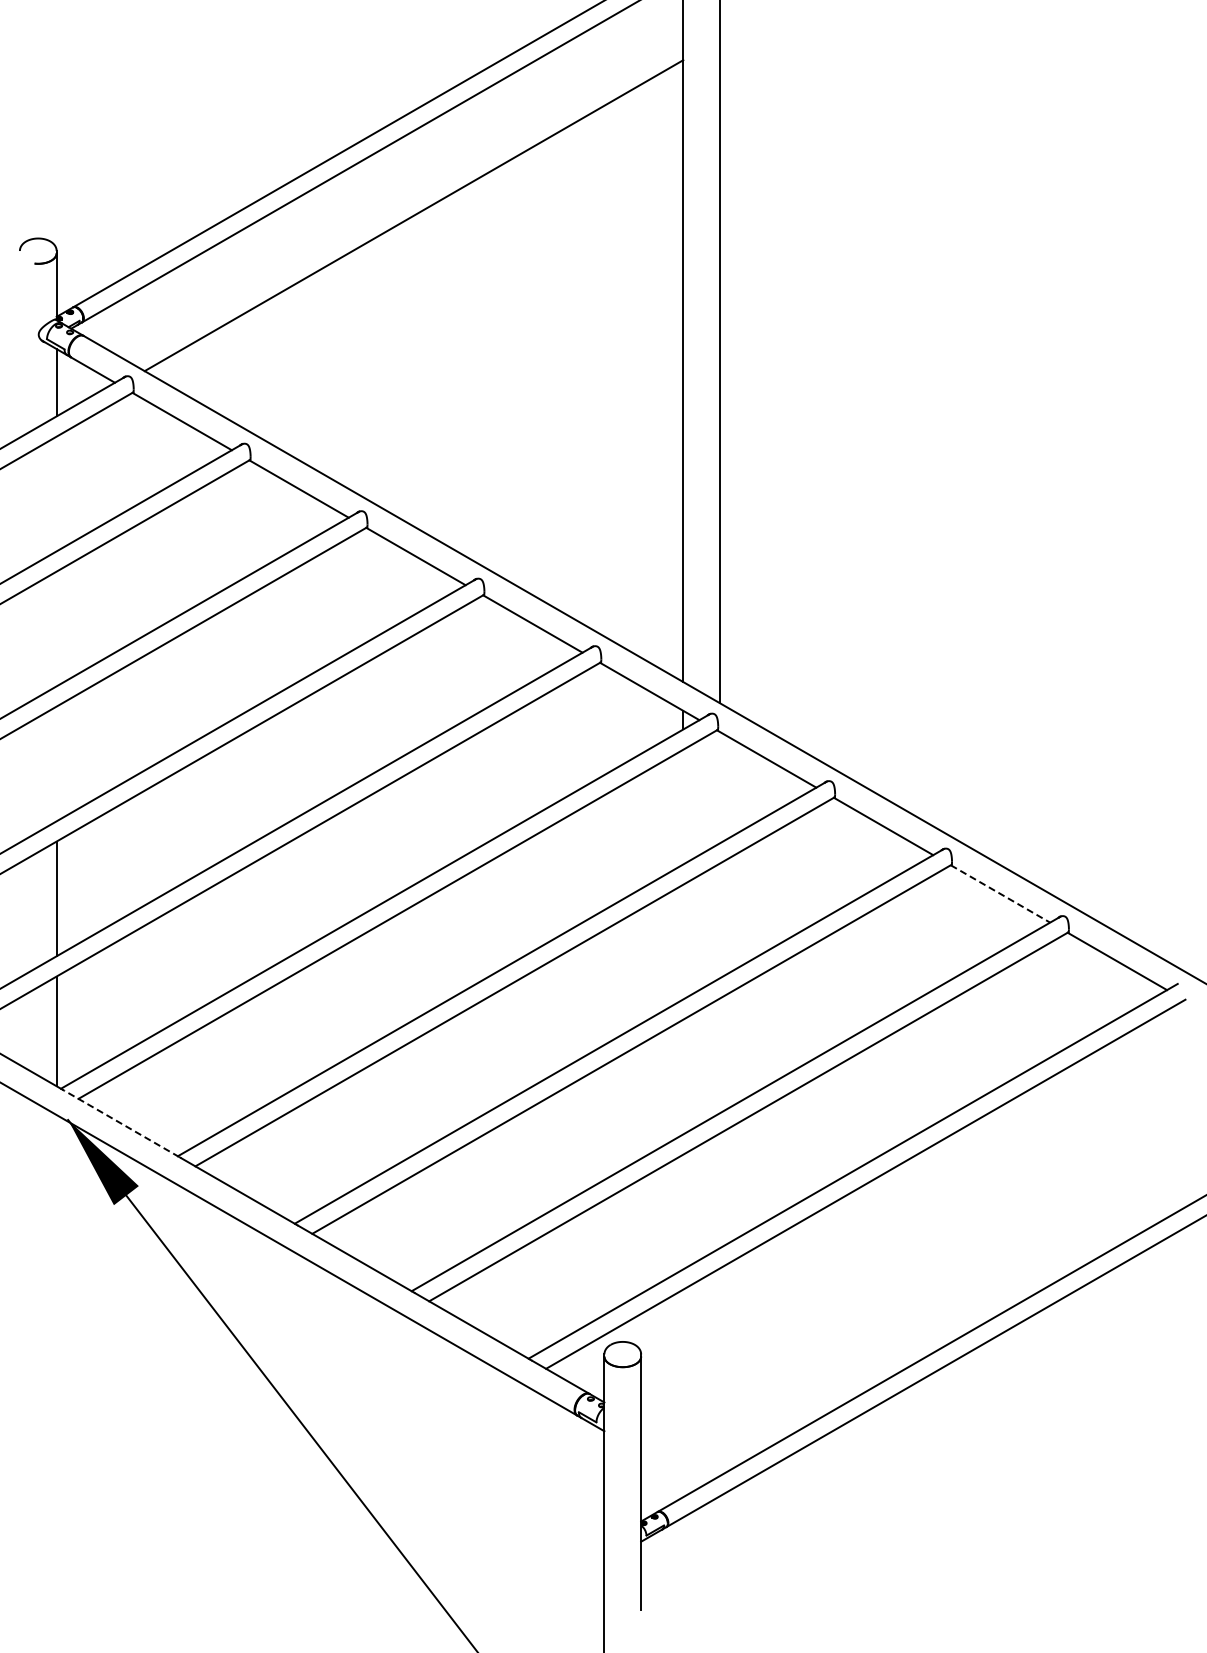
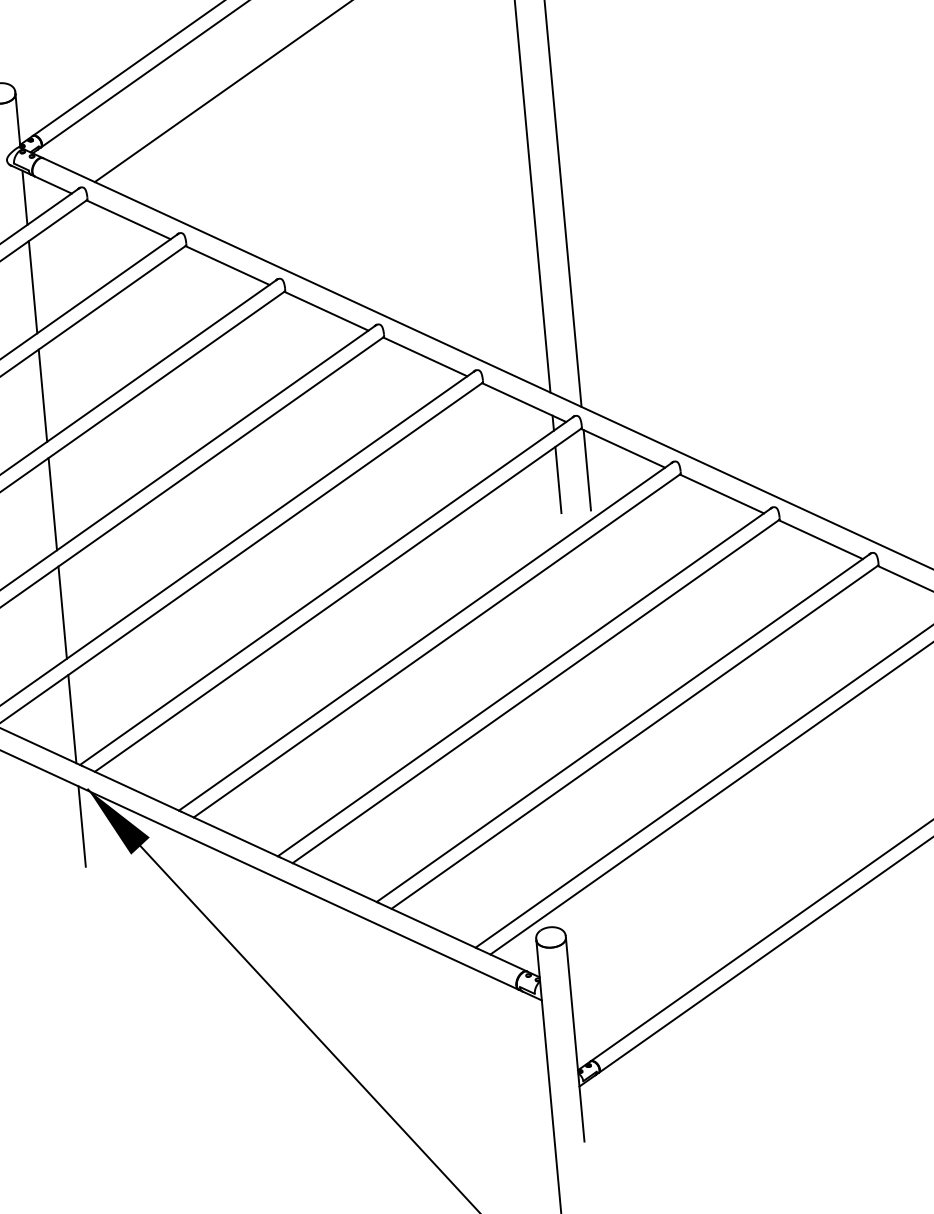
line: (56, 493) -> (32, 286), added
line: (56, 628) -> (42, 395), added
line: (56, 763) -> (52, 503), added
line: (720, 782) -> (587, 470), added
line: (683, 790) -> (558, 479), added
line: (1000, 894) -> (820, 540), dashed -> solid
line: (121, 1123) -> (131, 788), dashed -> solid
line: (56, 1165) -> (82, 826), added

